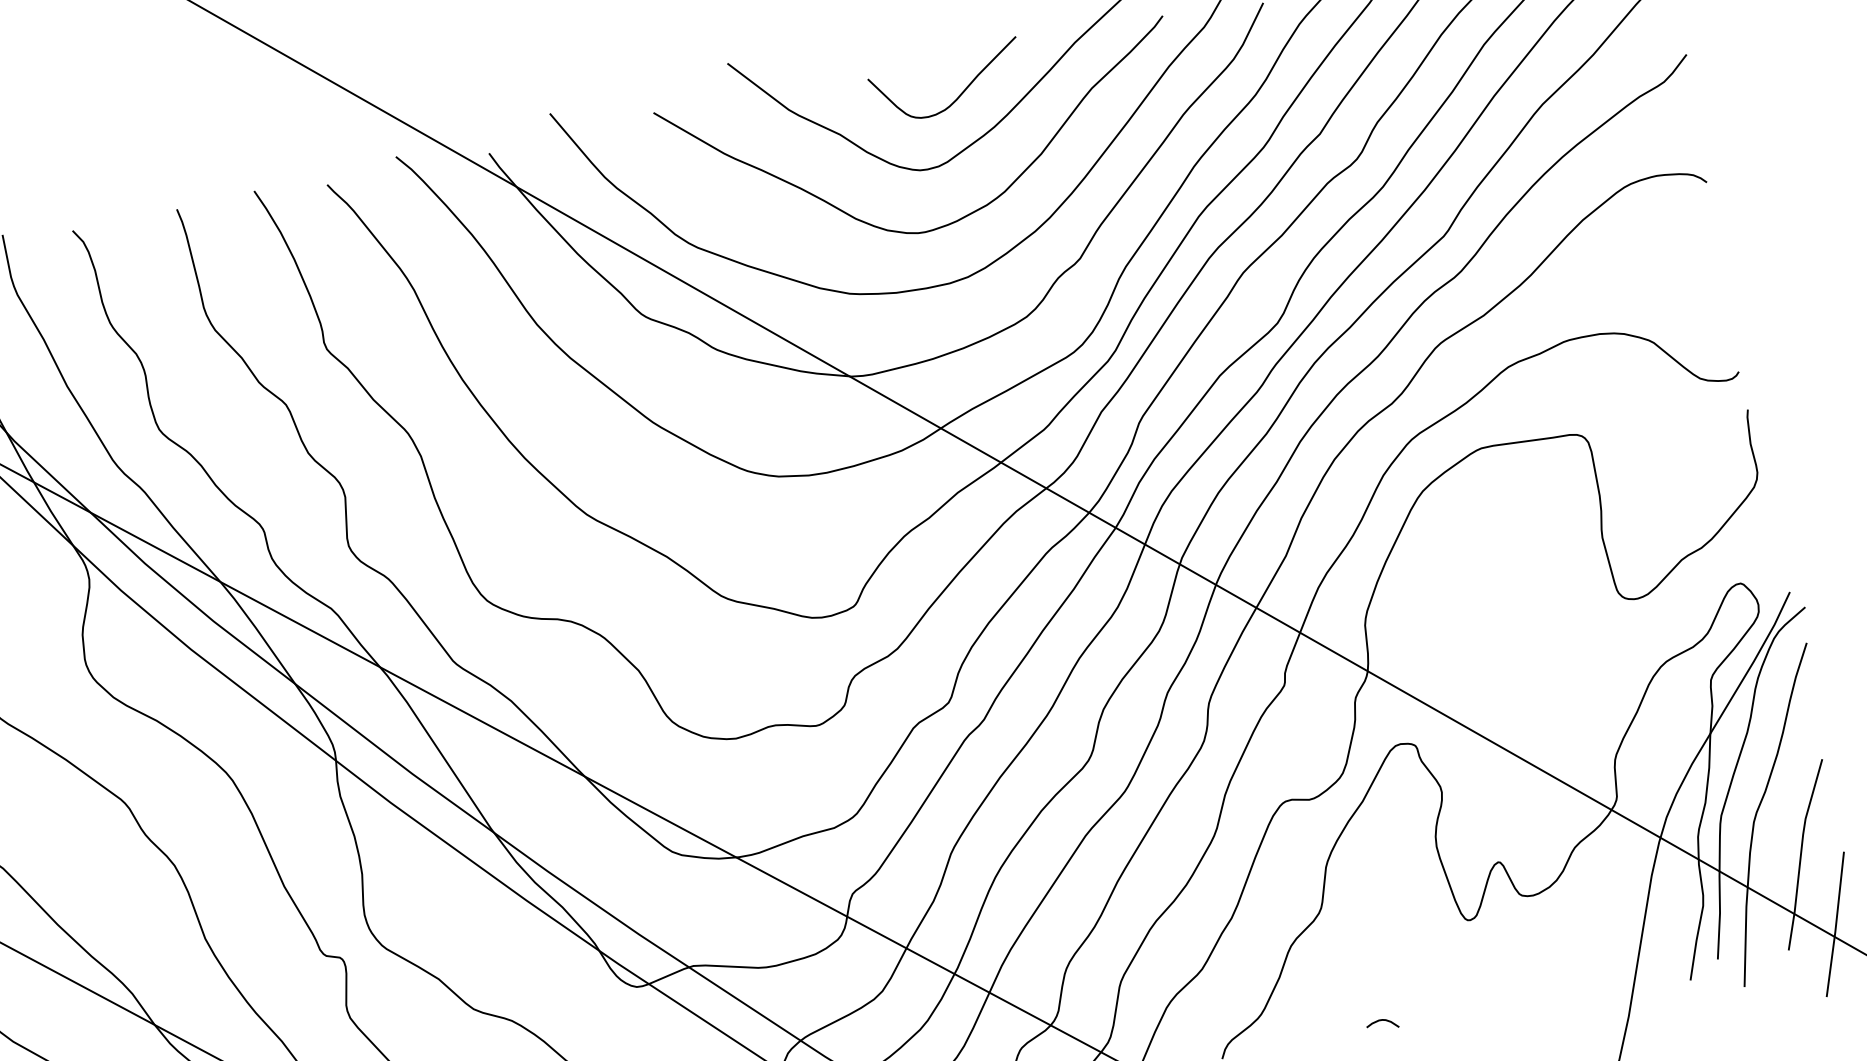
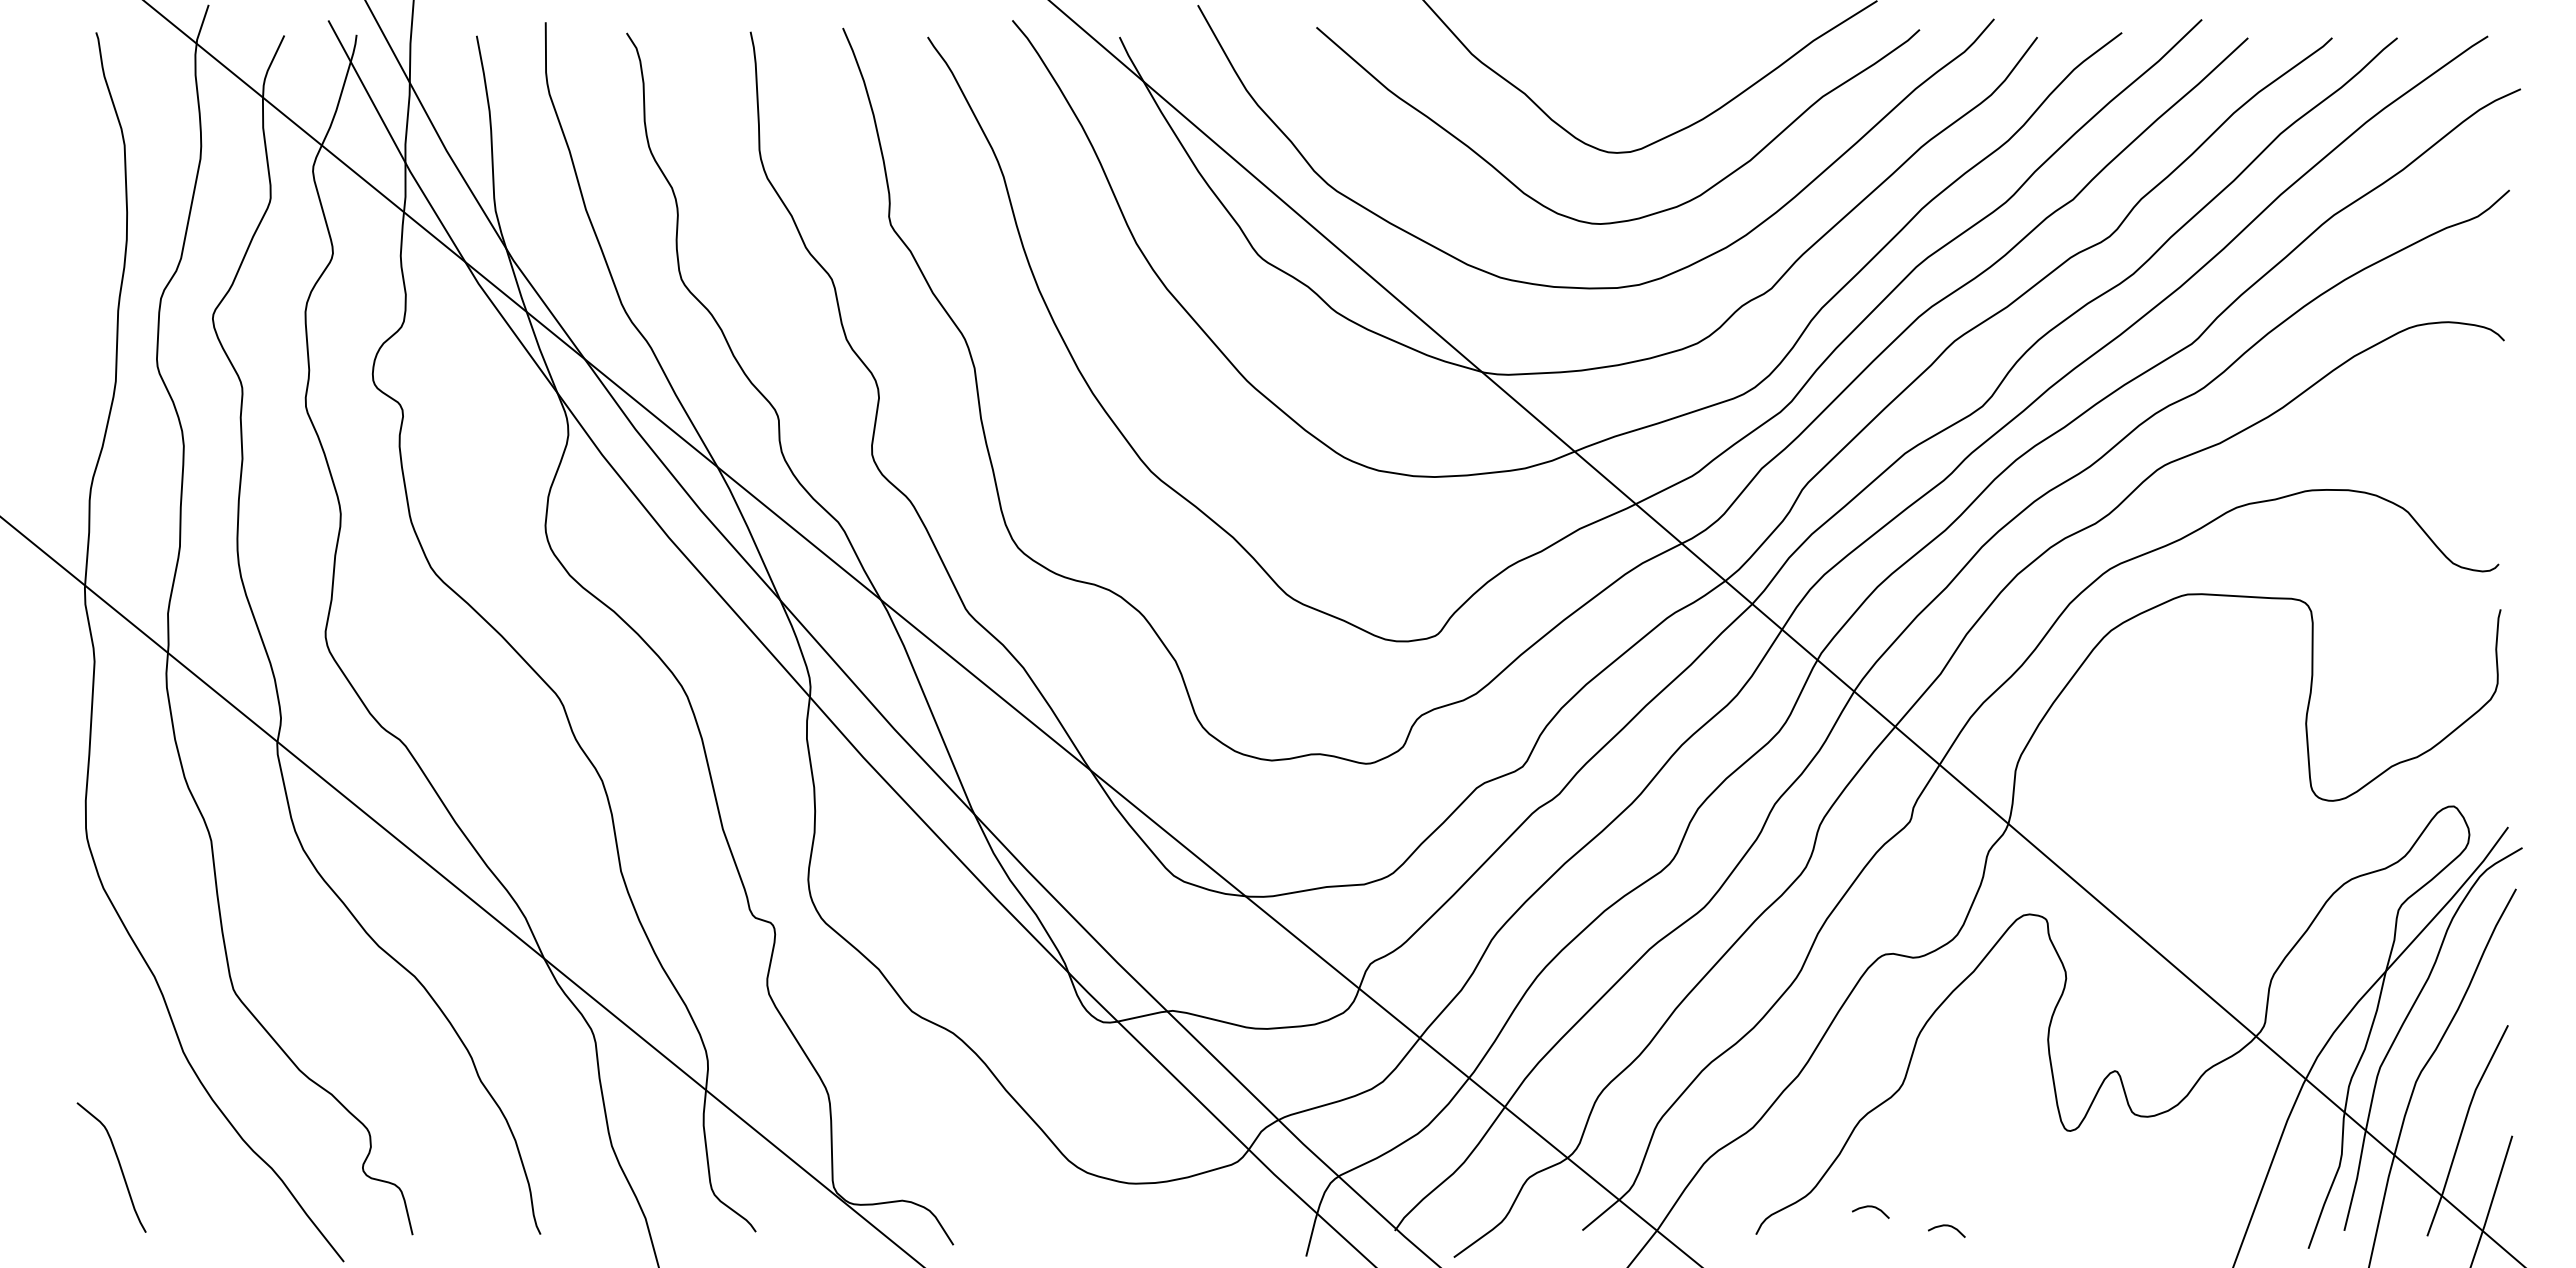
curve: (959, 94) -> (1670, 74), removed
curve: (1314, 1017) -> (1870, 1207), added

